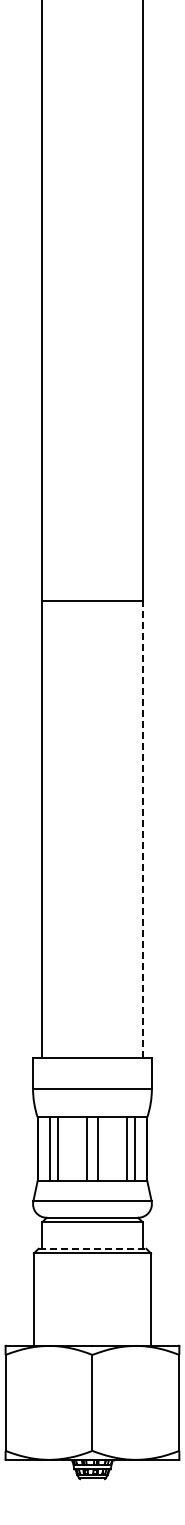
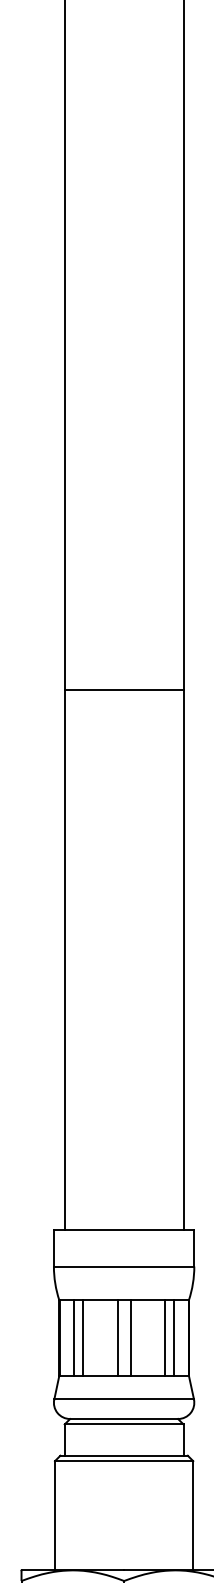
line: (142, 829) -> (183, 960), dashed -> solid
line: (92, 1248) -> (124, 1455), dashed -> solid

